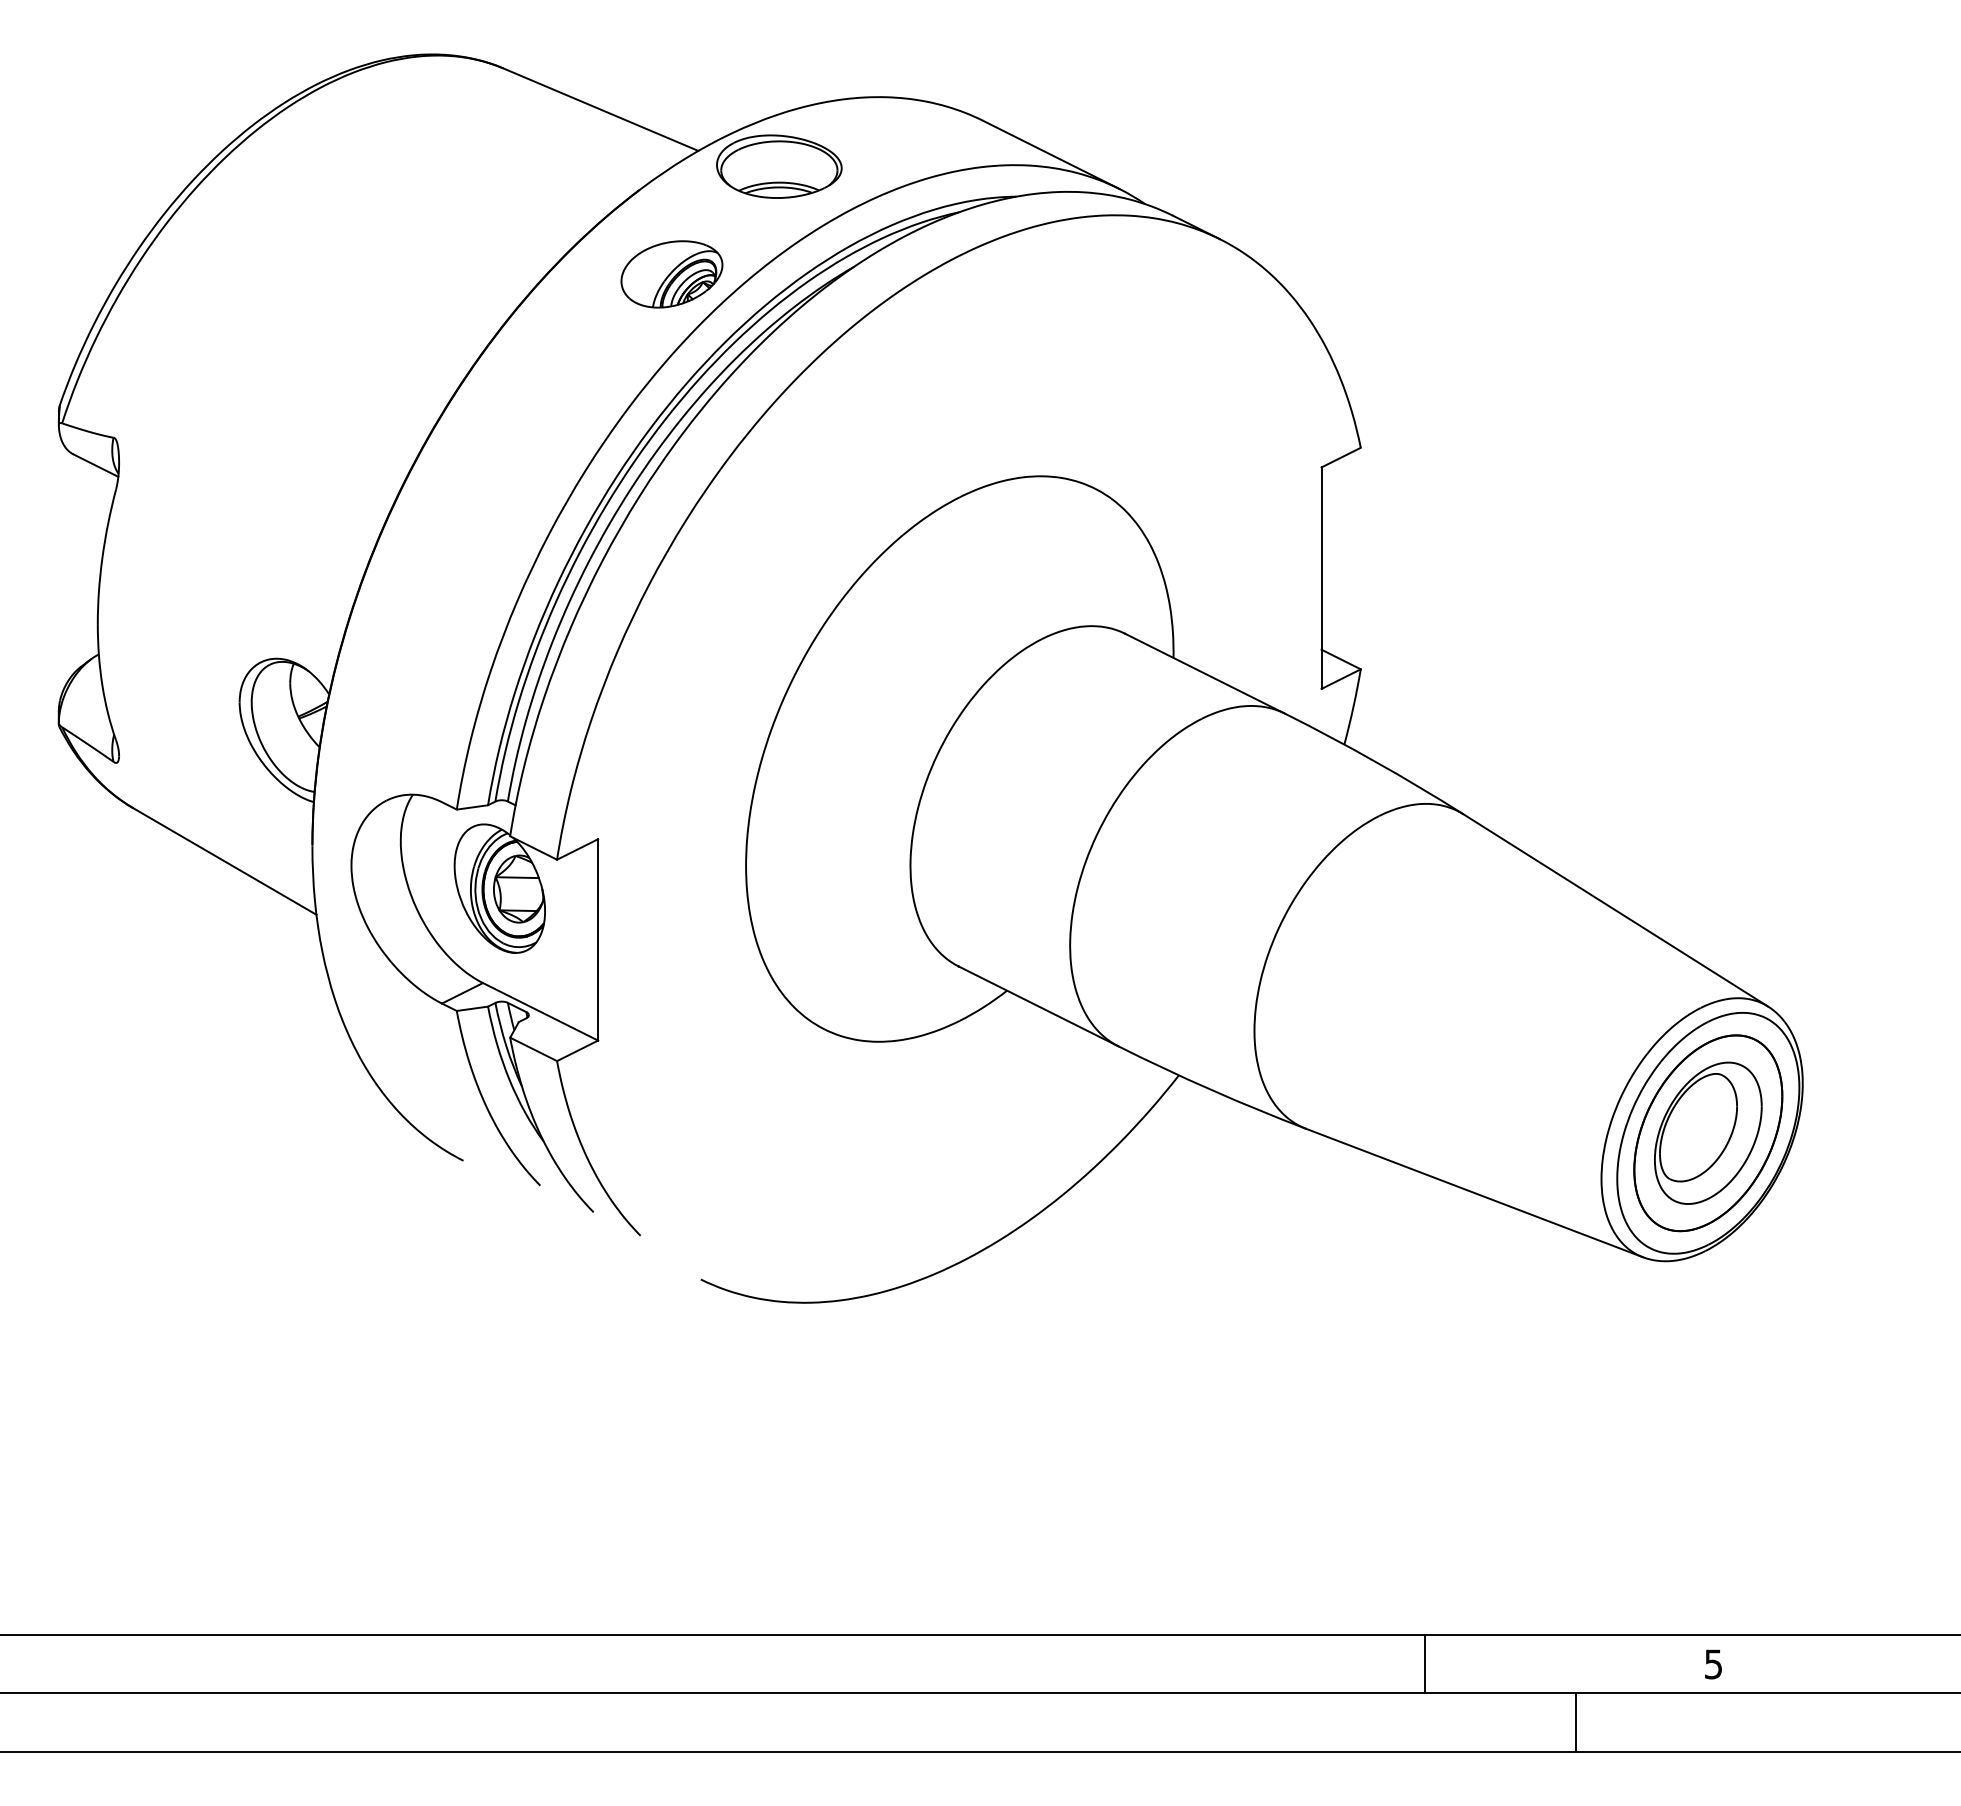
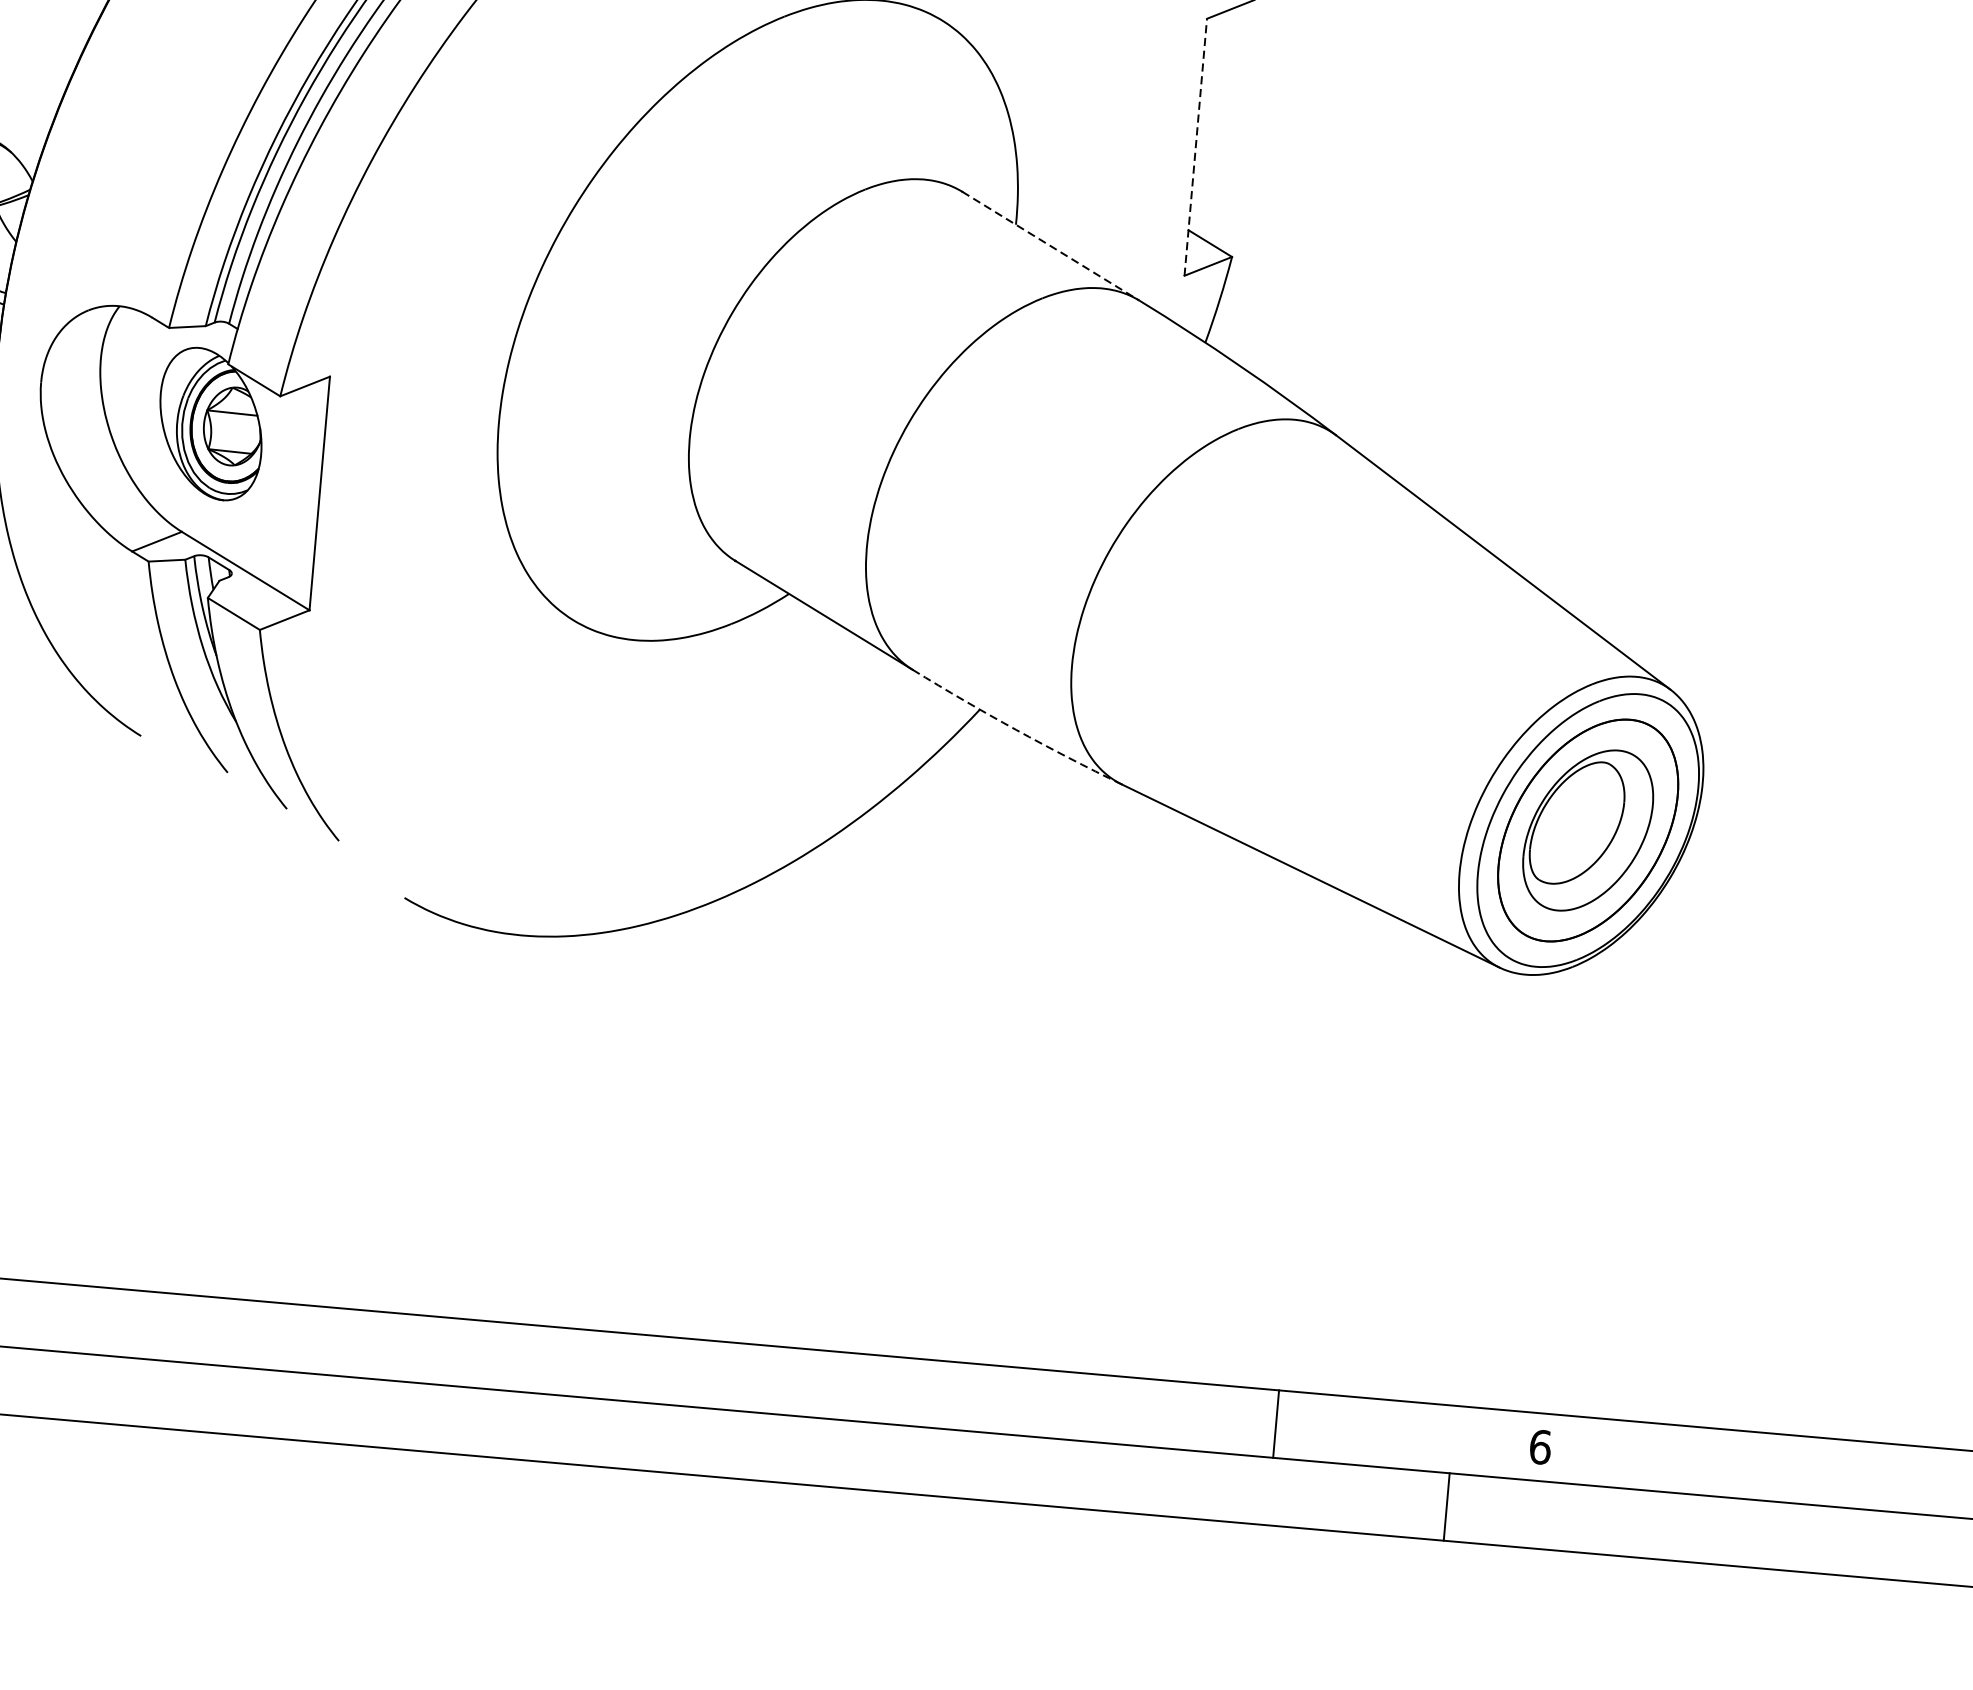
line: (1321, 578) -> (1195, 147), solid -> dashed
line: (1205, 673) -> (1051, 246), solid -> dashed
arc: (1211, 1089) -> (1016, 729), solid -> dashed
line: (1424, 1664) -> (1275, 1424), moved
text: (1713, 1664) -> (1540, 1447), 5 -> 6
line: (1575, 1722) -> (1446, 1506), moved

